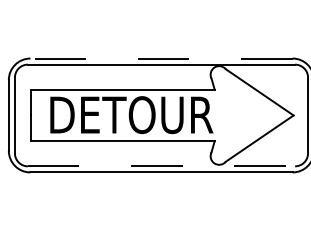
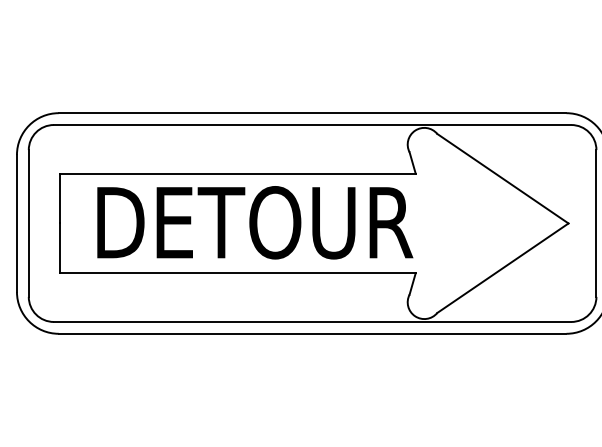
line: (161, 58) -> (312, 113), dashed -> solid
line: (161, 166) -> (312, 322), dashed -> solid

